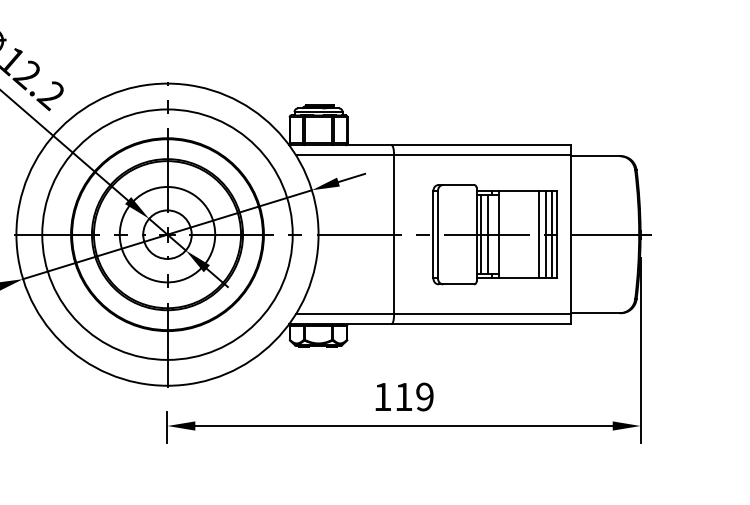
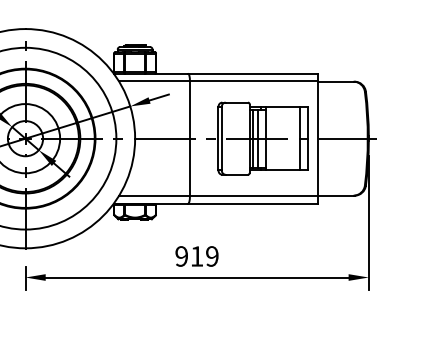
line: (539, 234) -> (295, 138), removed
line: (552, 234) -> (304, 138), removed
text: (382, 396) -> (181, 256), 119 -> 919

